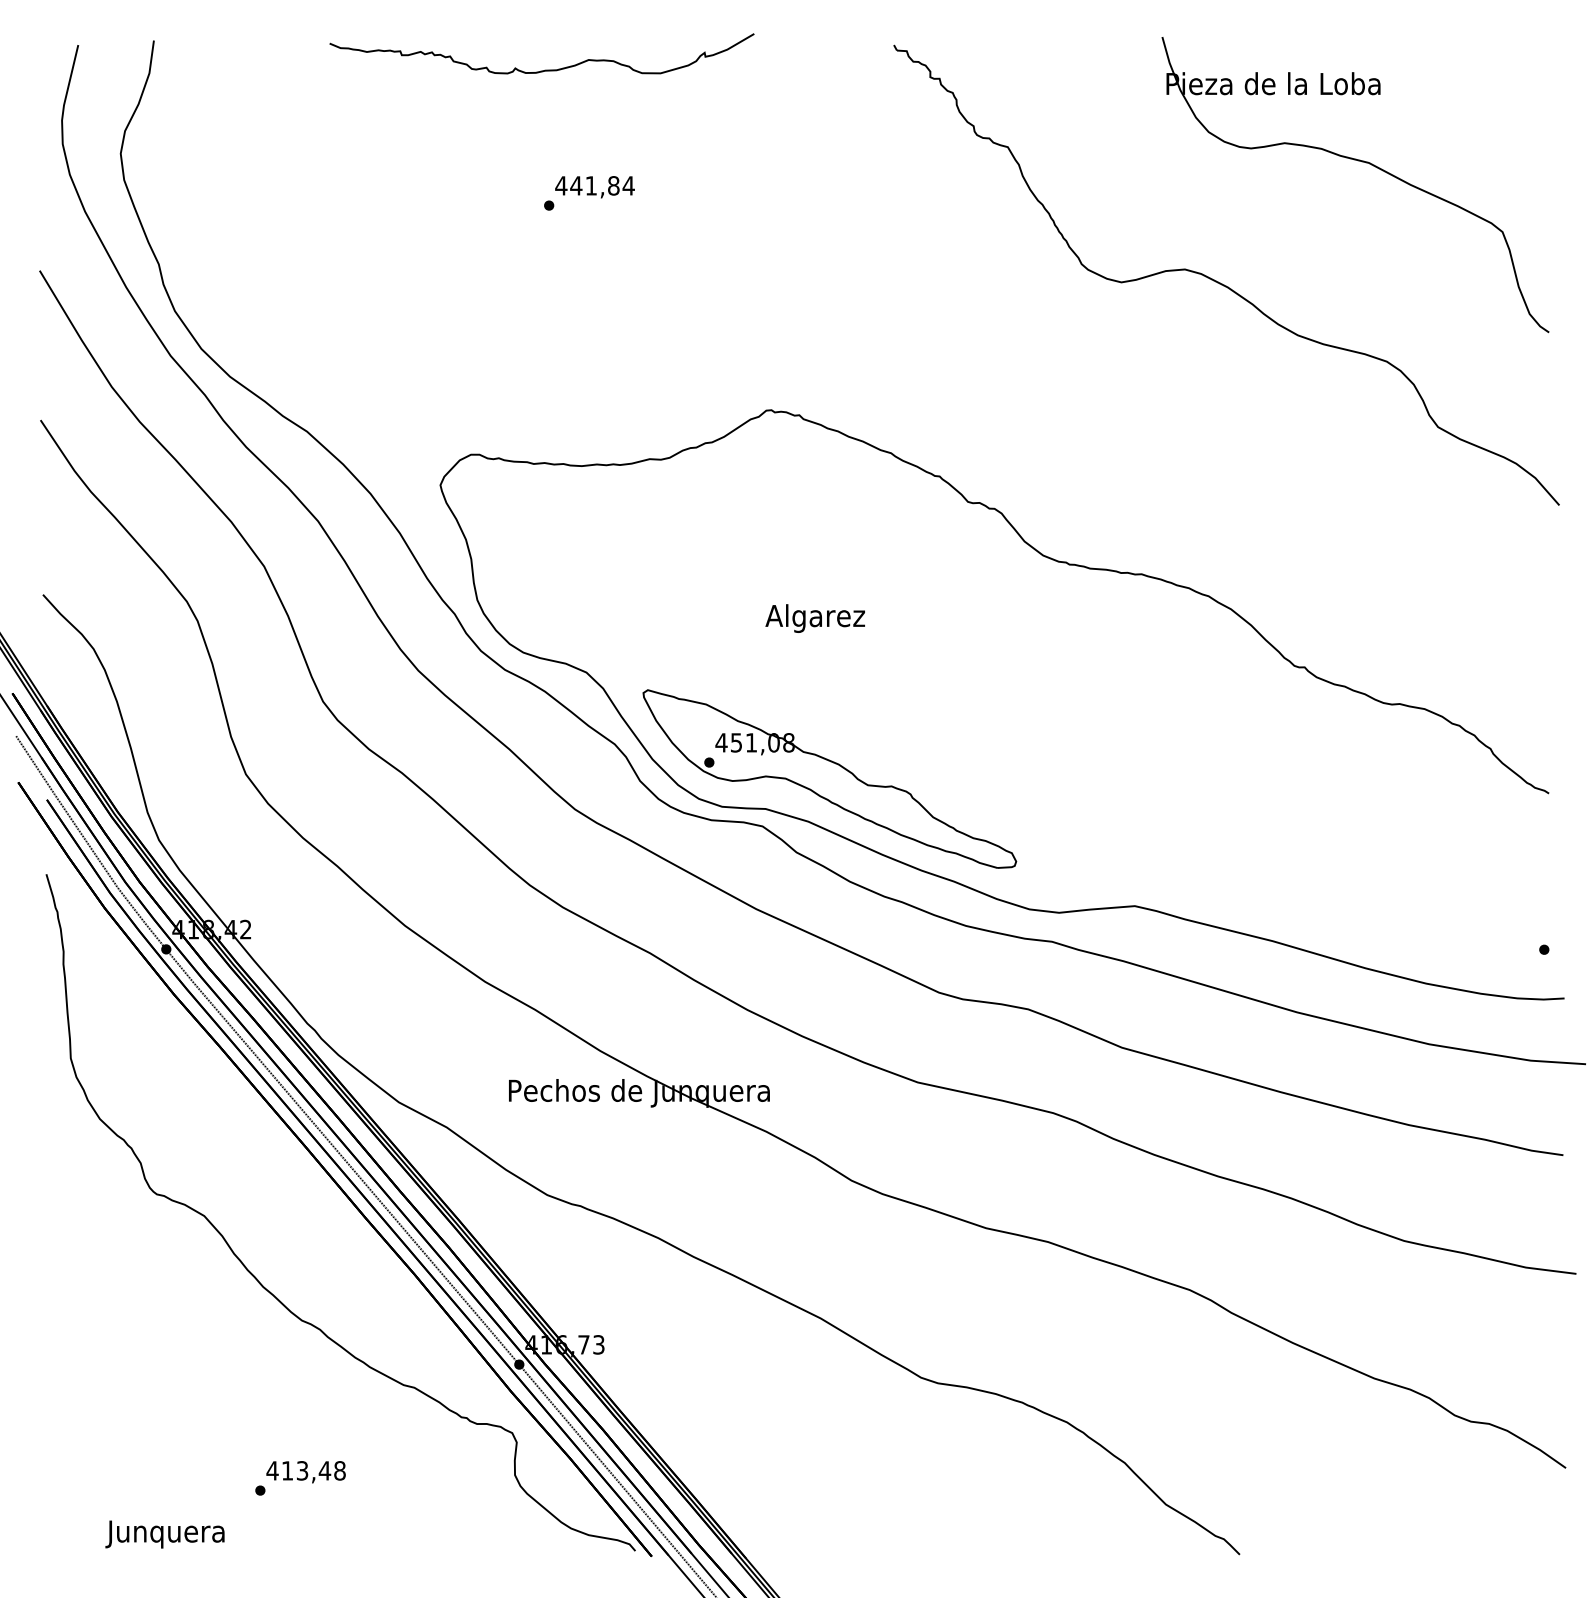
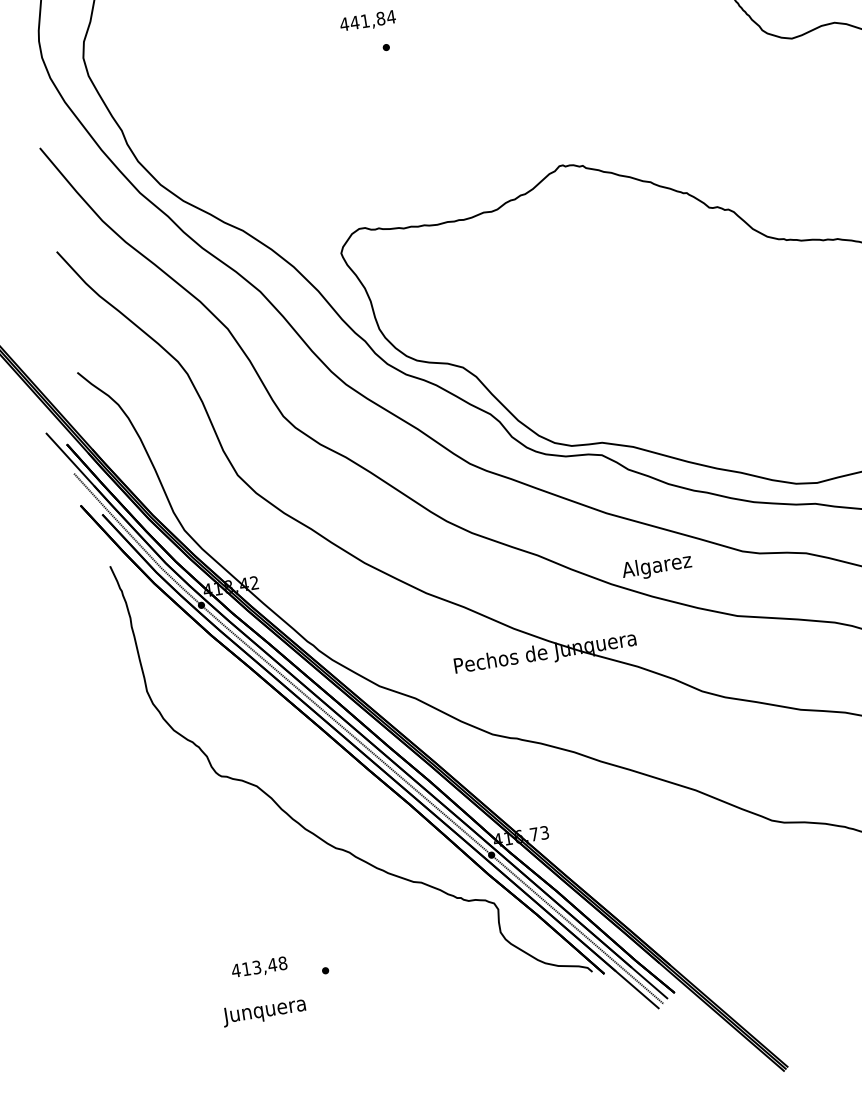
text: (594, 187) -> (367, 21), moved
text: (814, 618) -> (656, 566), moved
part: (829, 778) -> (643, 414), removed
text: (305, 1472) -> (259, 968), moved

